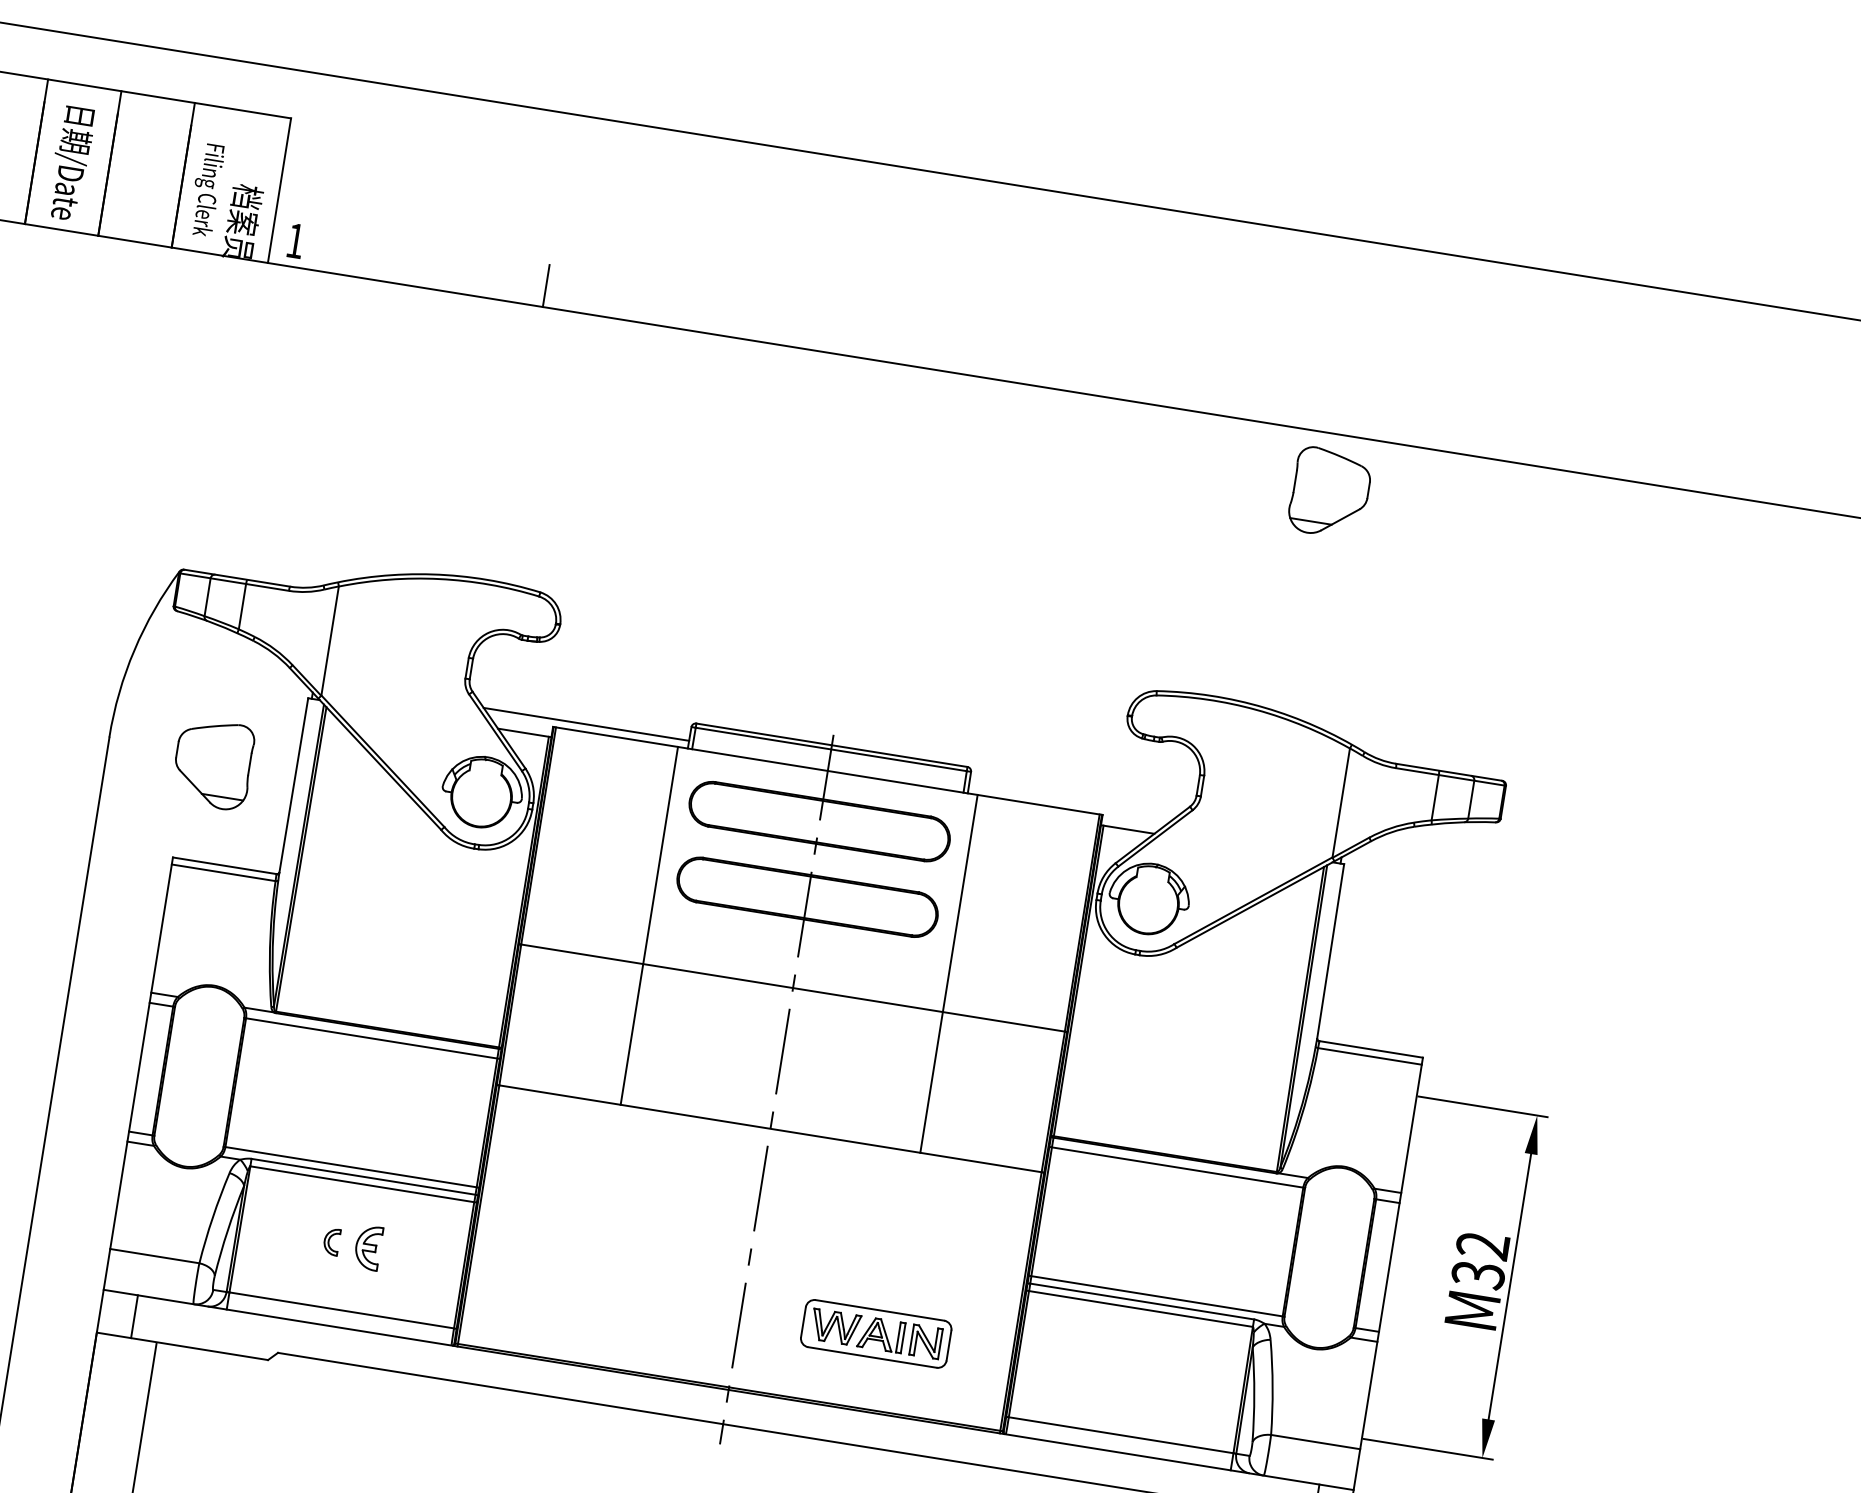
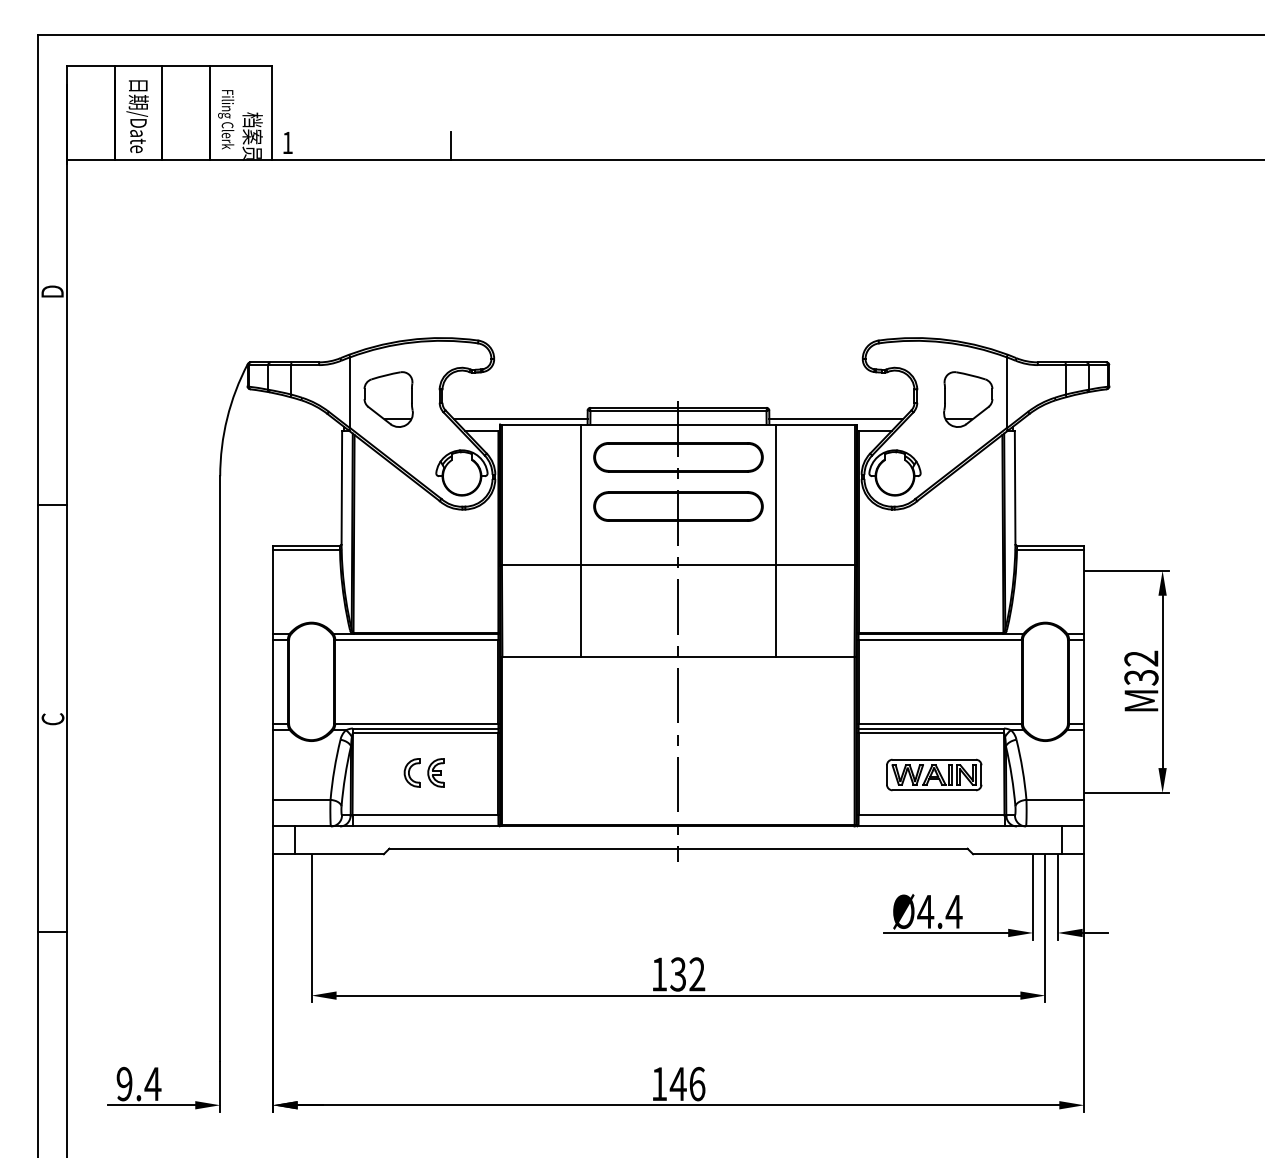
part: (1330, 492) -> (968, 399), moved
part: (212, 764) -> (388, 399), moved
line: (1070, 801) -> (835, 419), added
part: (330, 1241) -> (411, 772), size x1.67
part: (876, 1333) -> (934, 774), moved

